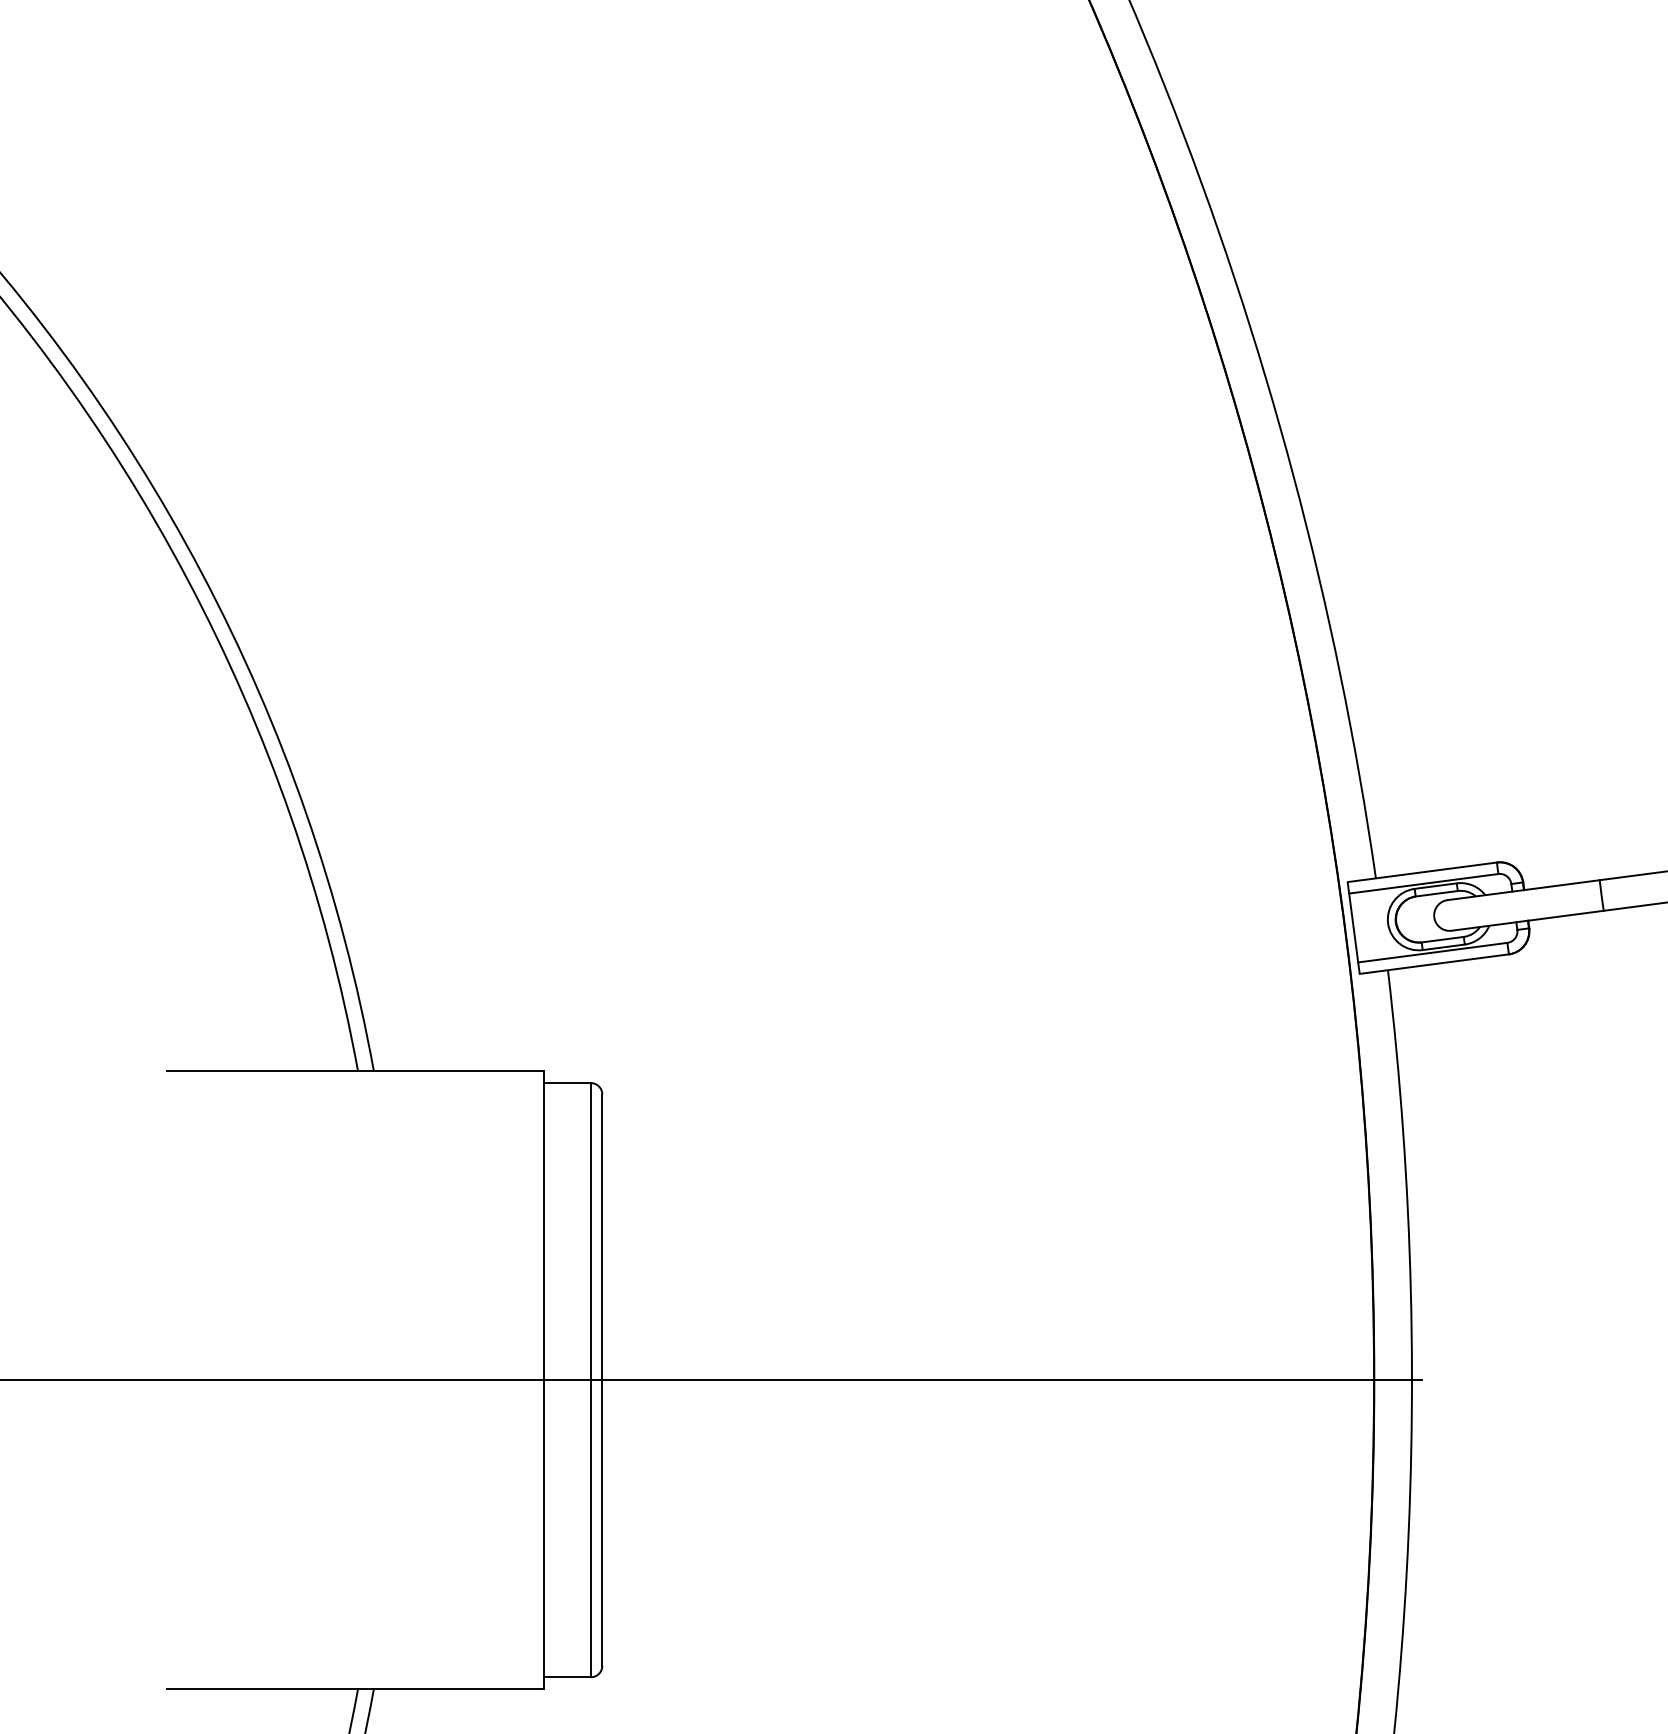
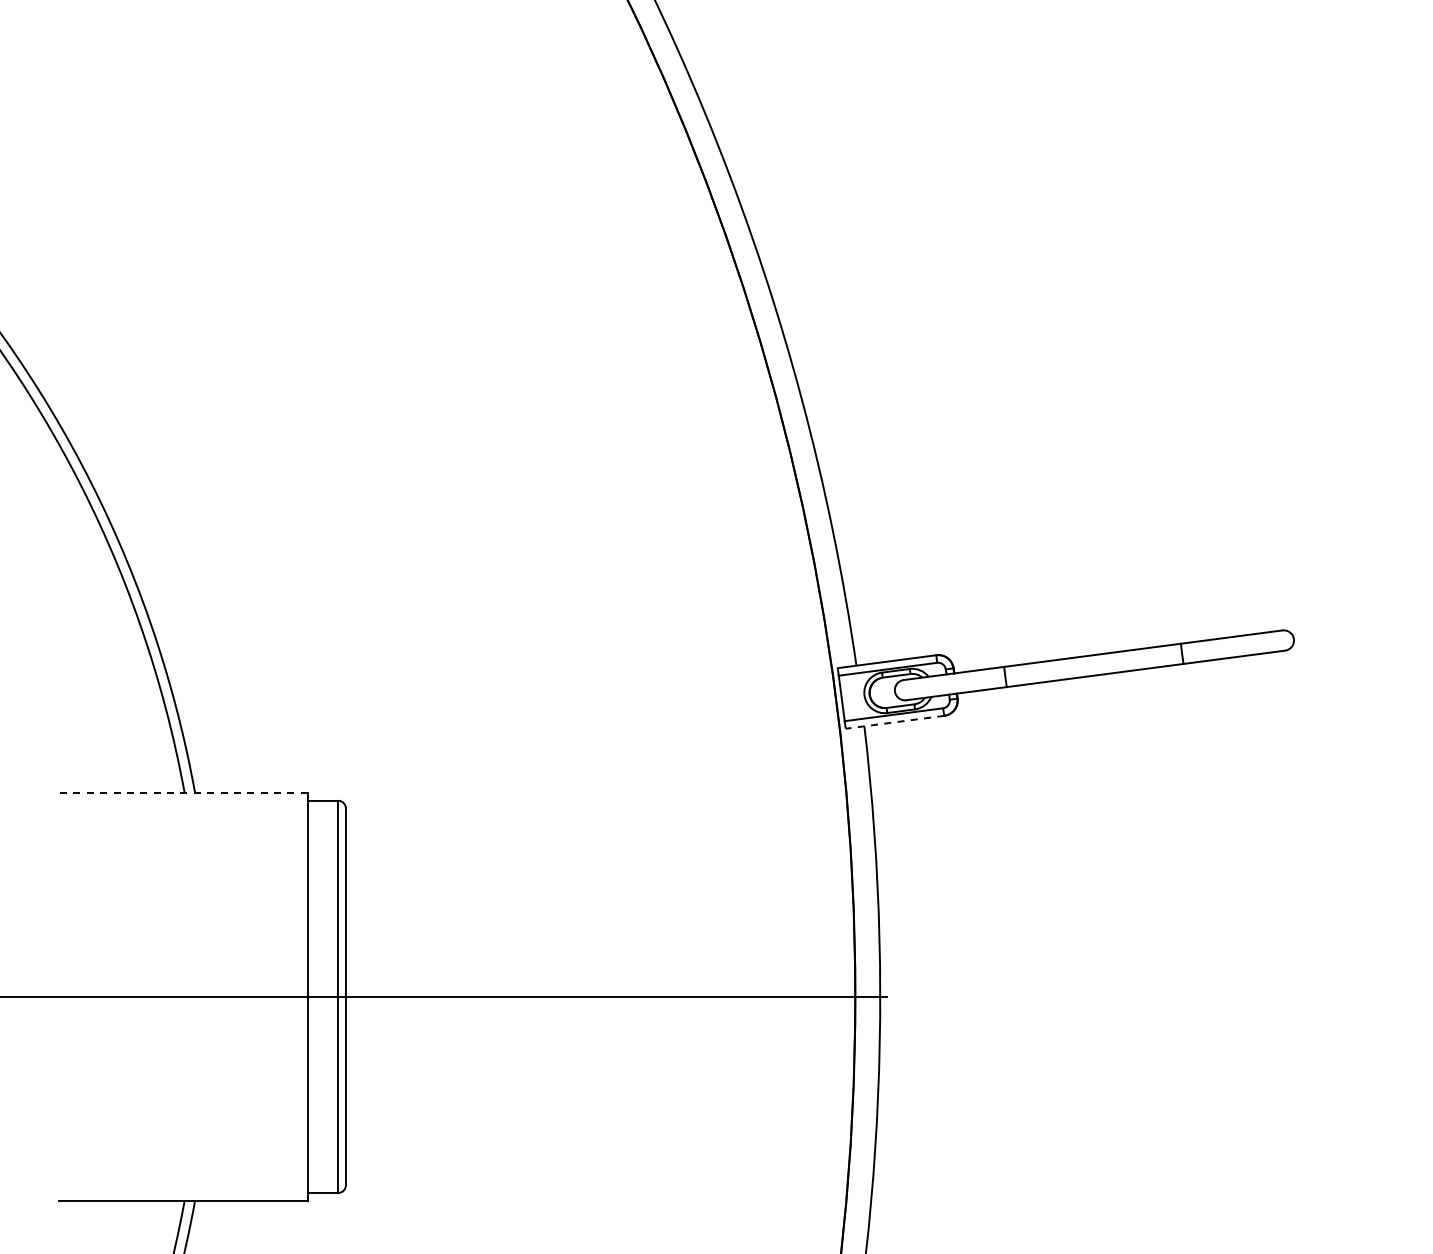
line: (1435, 964) -> (895, 722), solid -> dashed
line: (354, 1072) -> (182, 793), solid -> dashed

